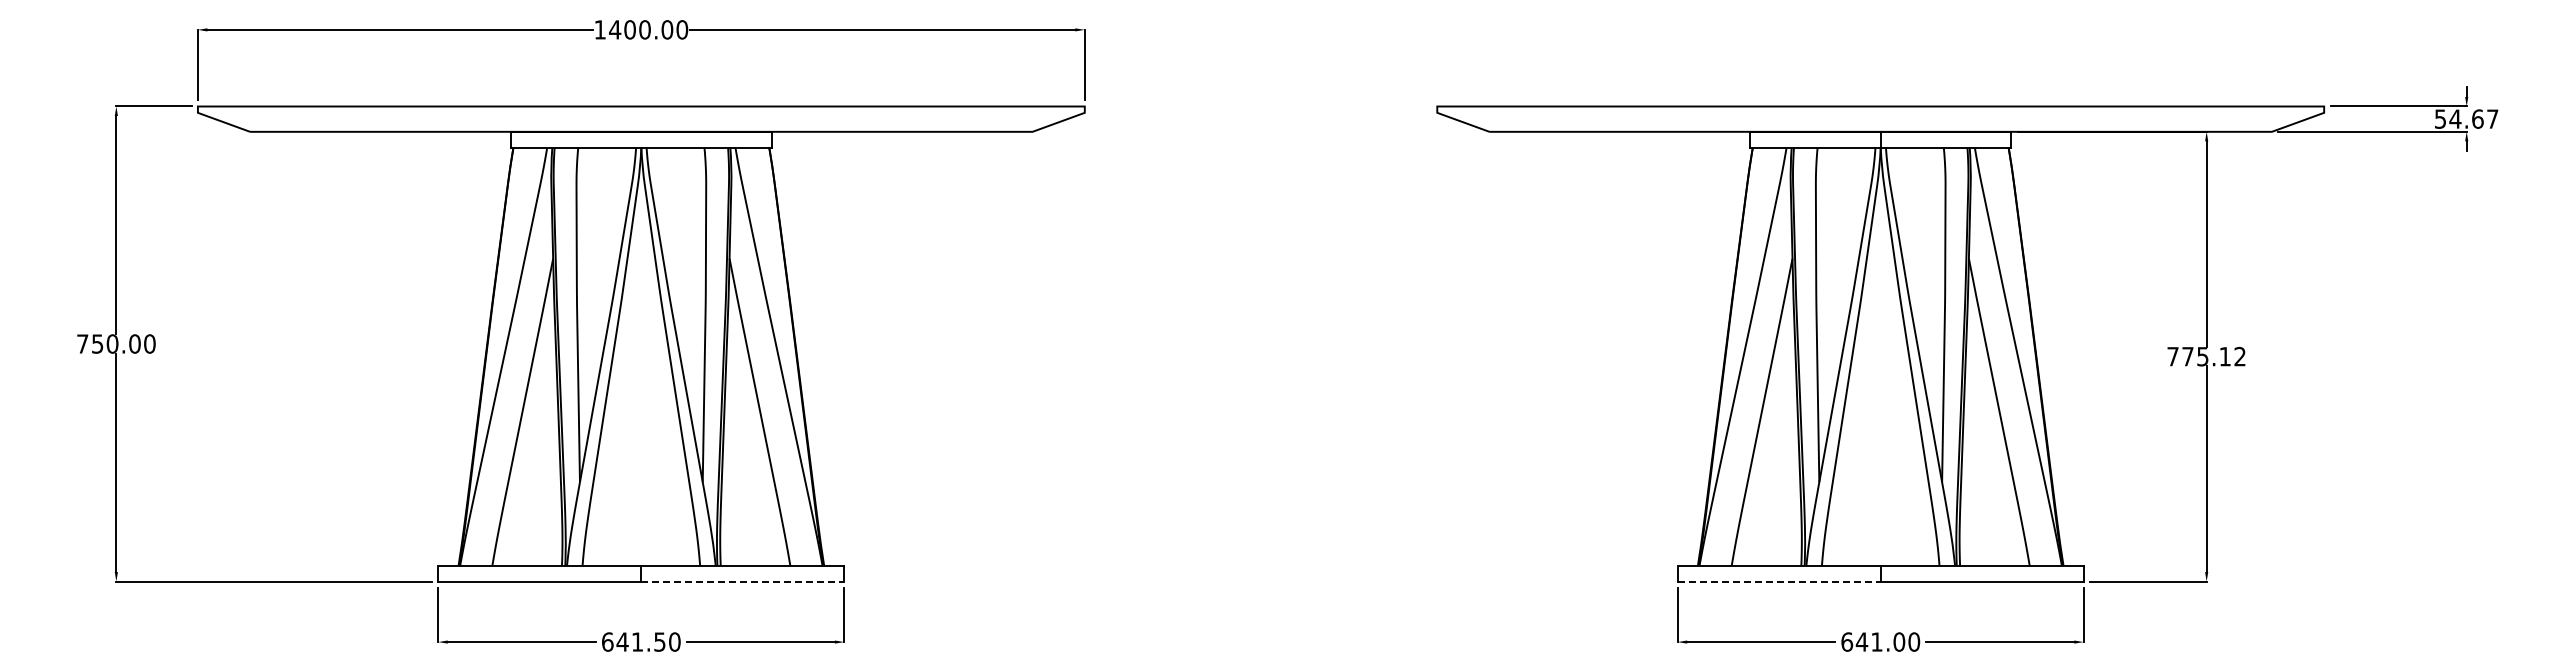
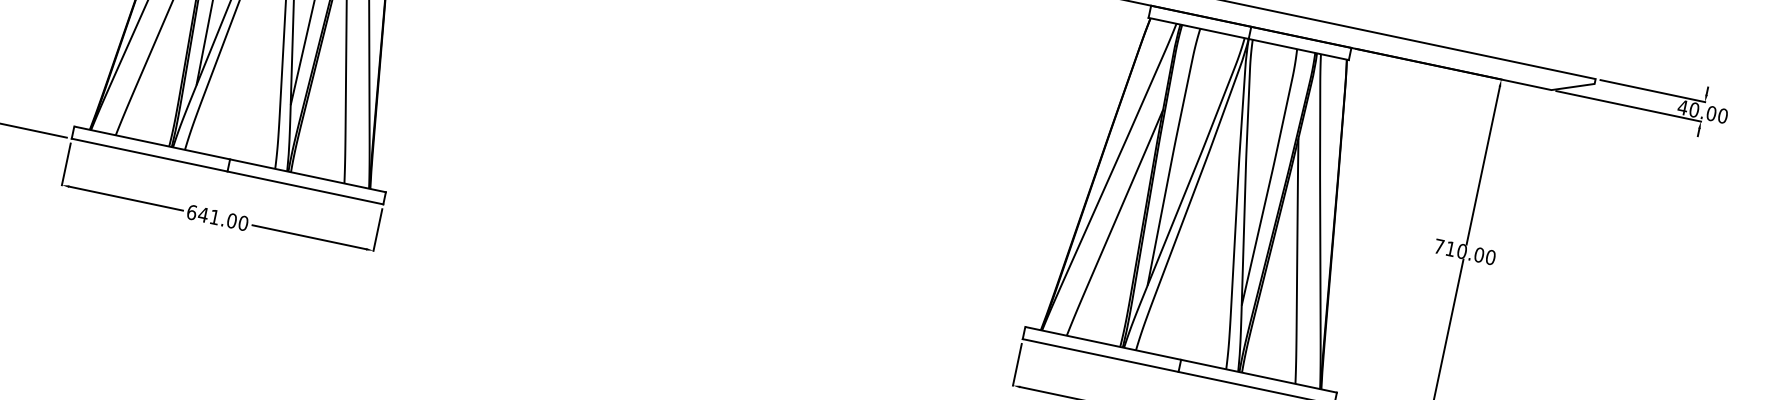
text: (2466, 118) -> (1702, 111), 54.67 -> 40.00
text: (2214, 356) -> (1471, 253), 775.12 -> 710.00
line: (742, 581) -> (305, 187), dashed -> solid
line: (1779, 581) -> (1100, 355), dashed -> solid
text: (659, 641) -> (231, 220), 641.50 -> 641.00

